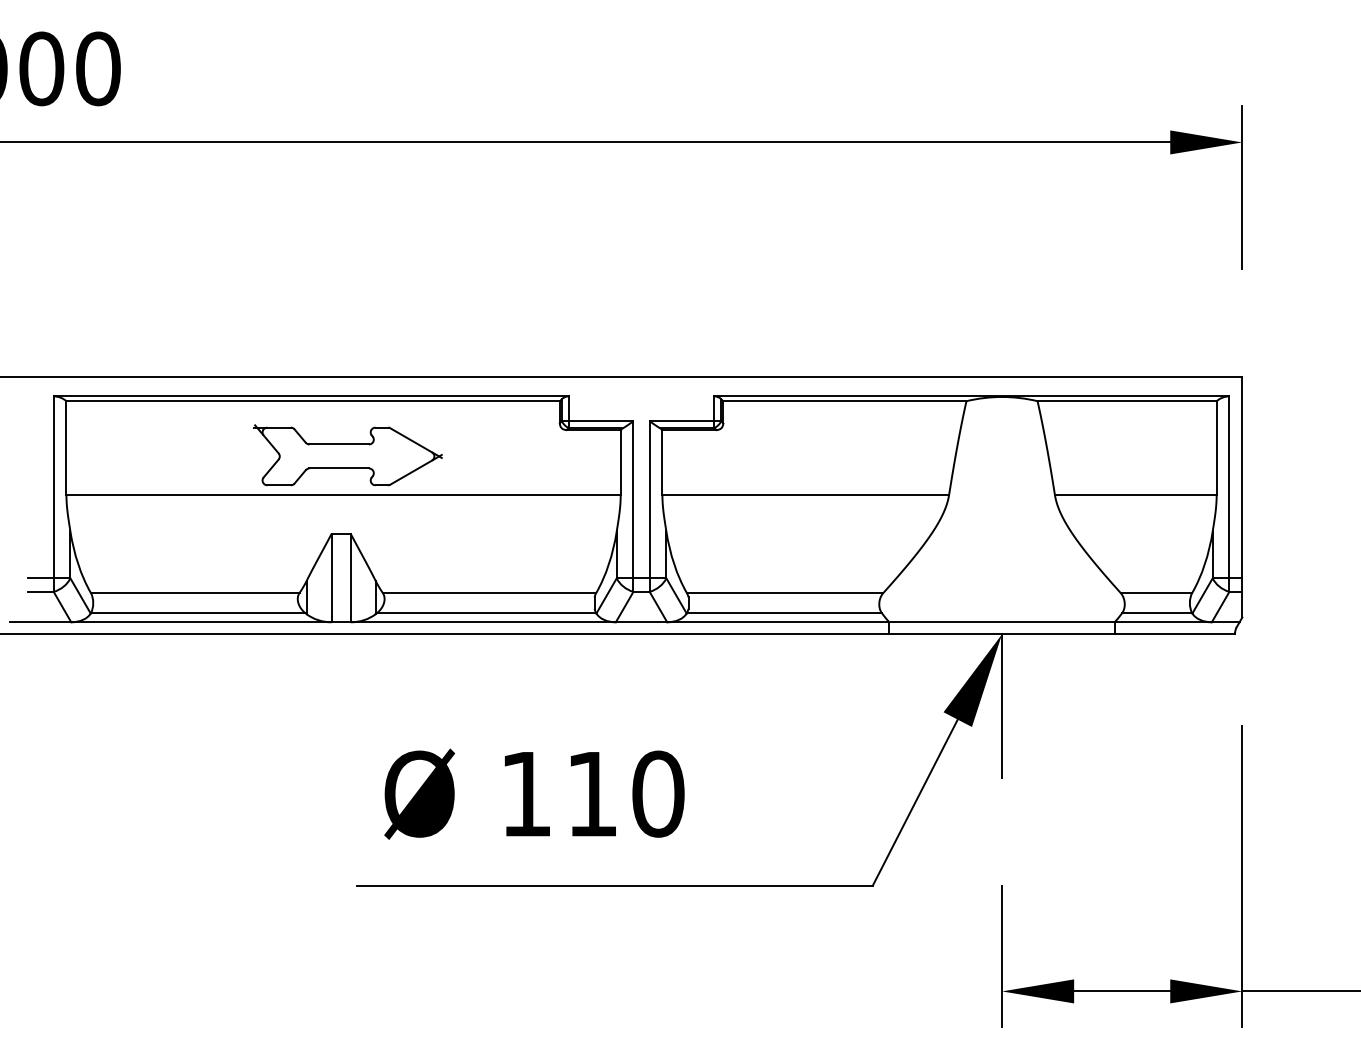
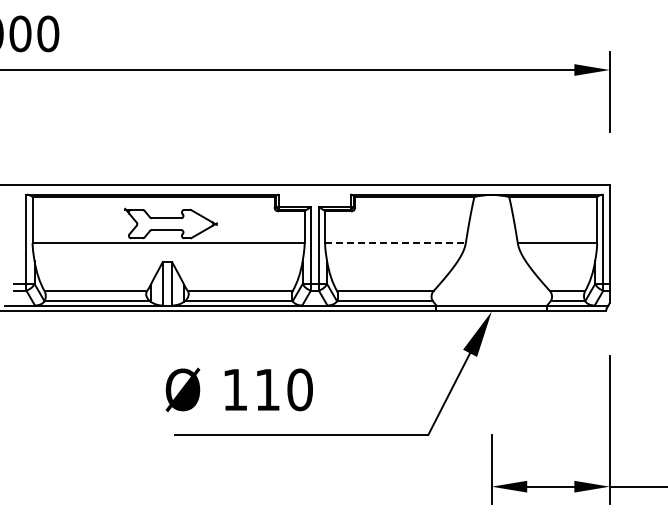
line: (805, 495) -> (395, 243), solid -> dashed
line: (1001, 705) -> (491, 346), removed
text: (532, 793) -> (238, 389), moved

